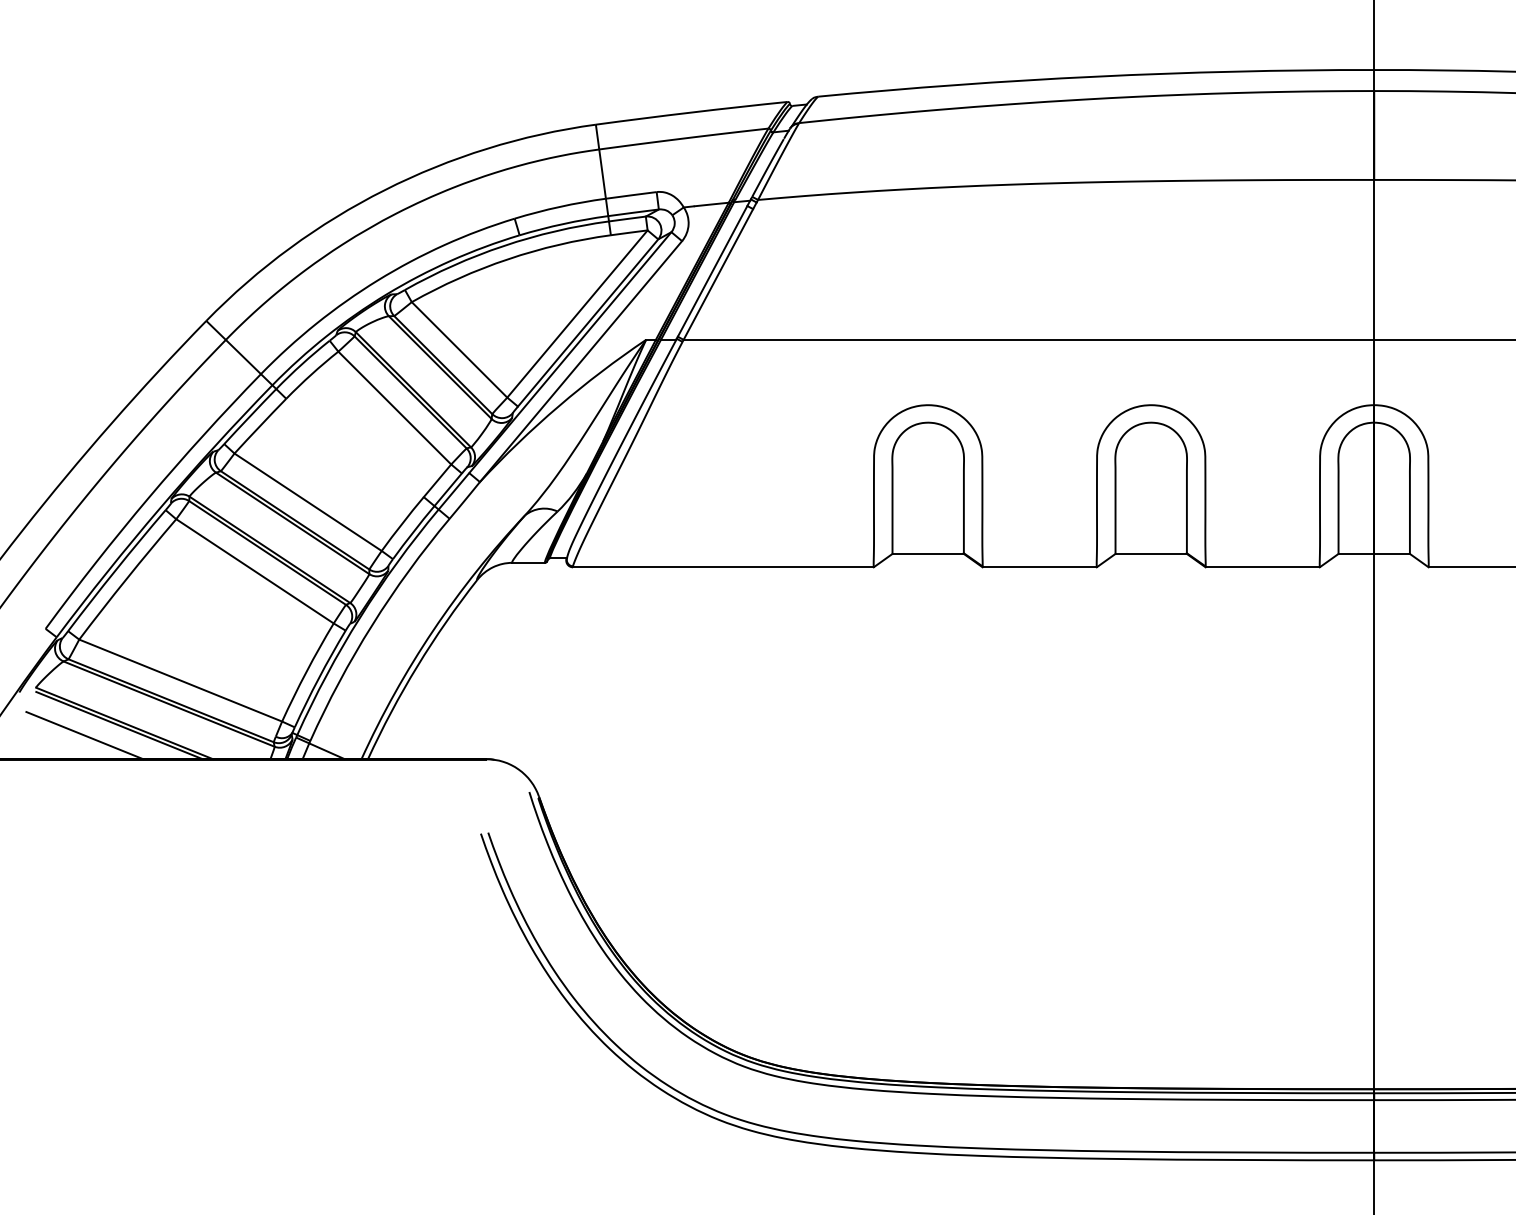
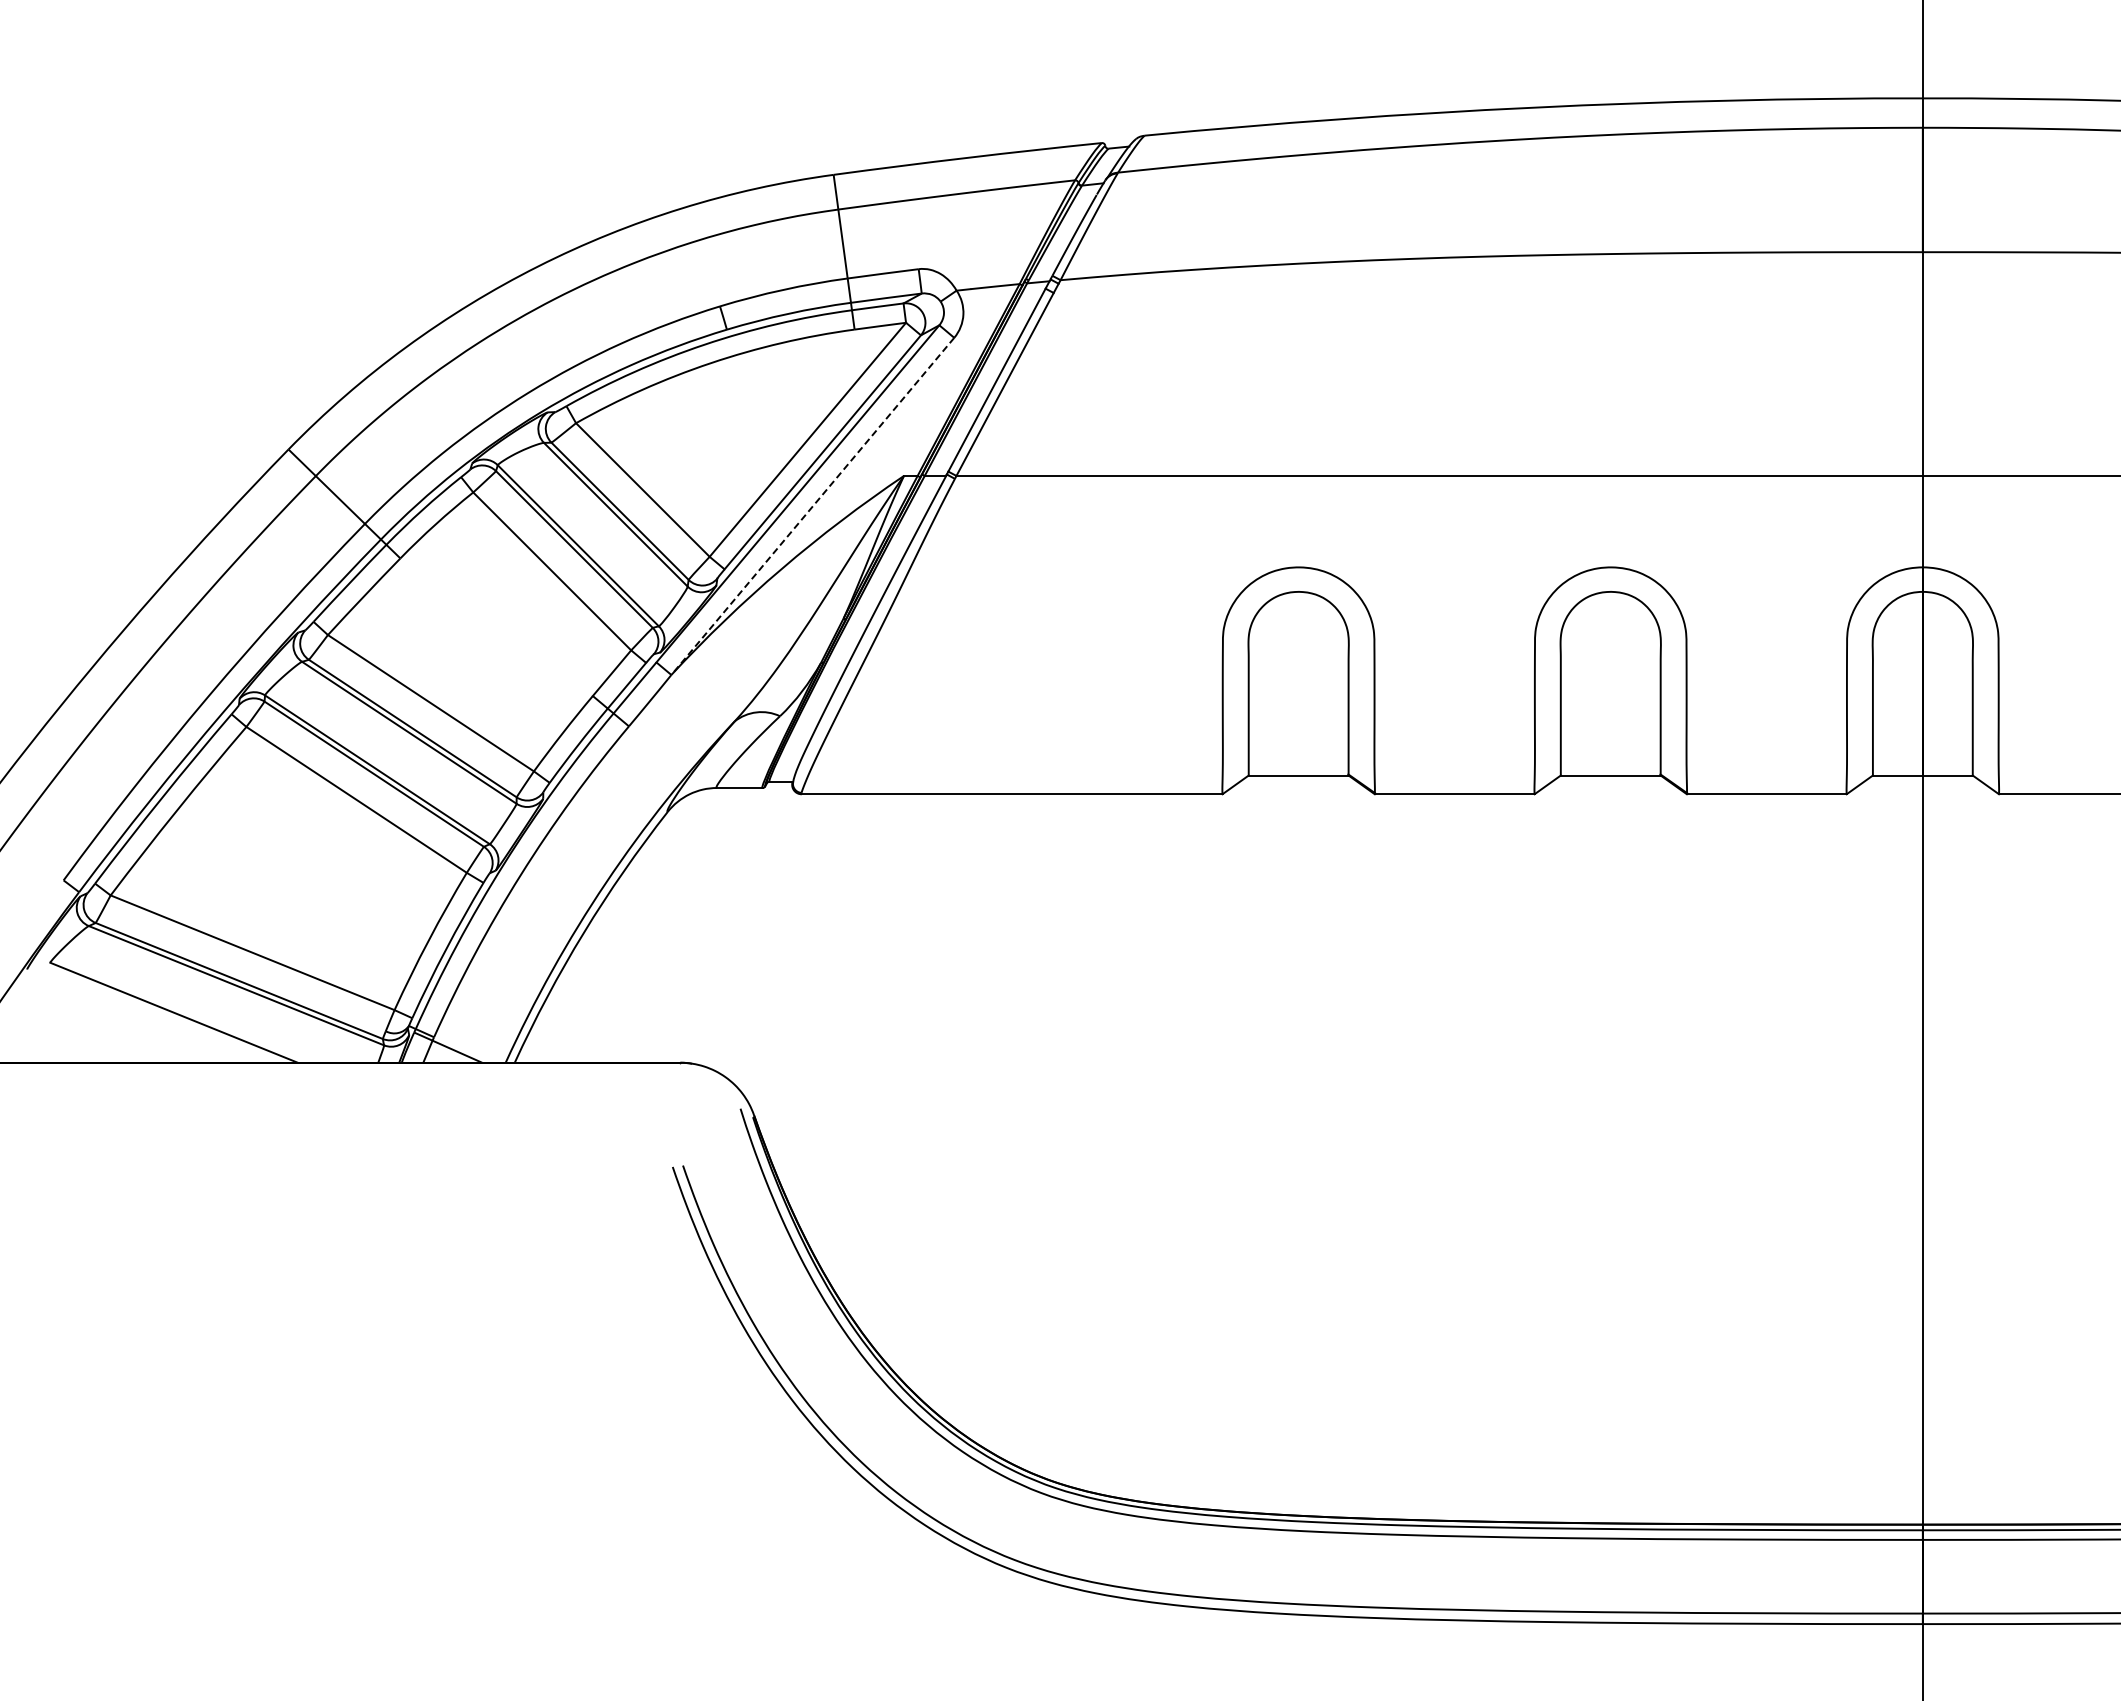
line: (580, 361) -> (812, 506), solid -> dashed
line: (119, 725) -> (166, 1015), removed
line: (84, 735) -> (118, 1029), removed

